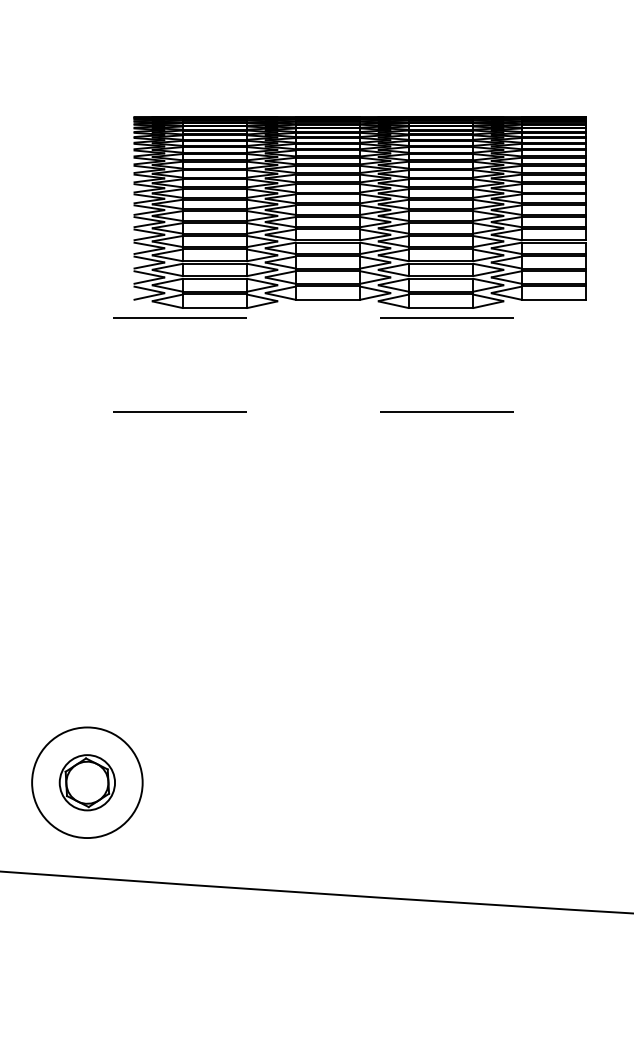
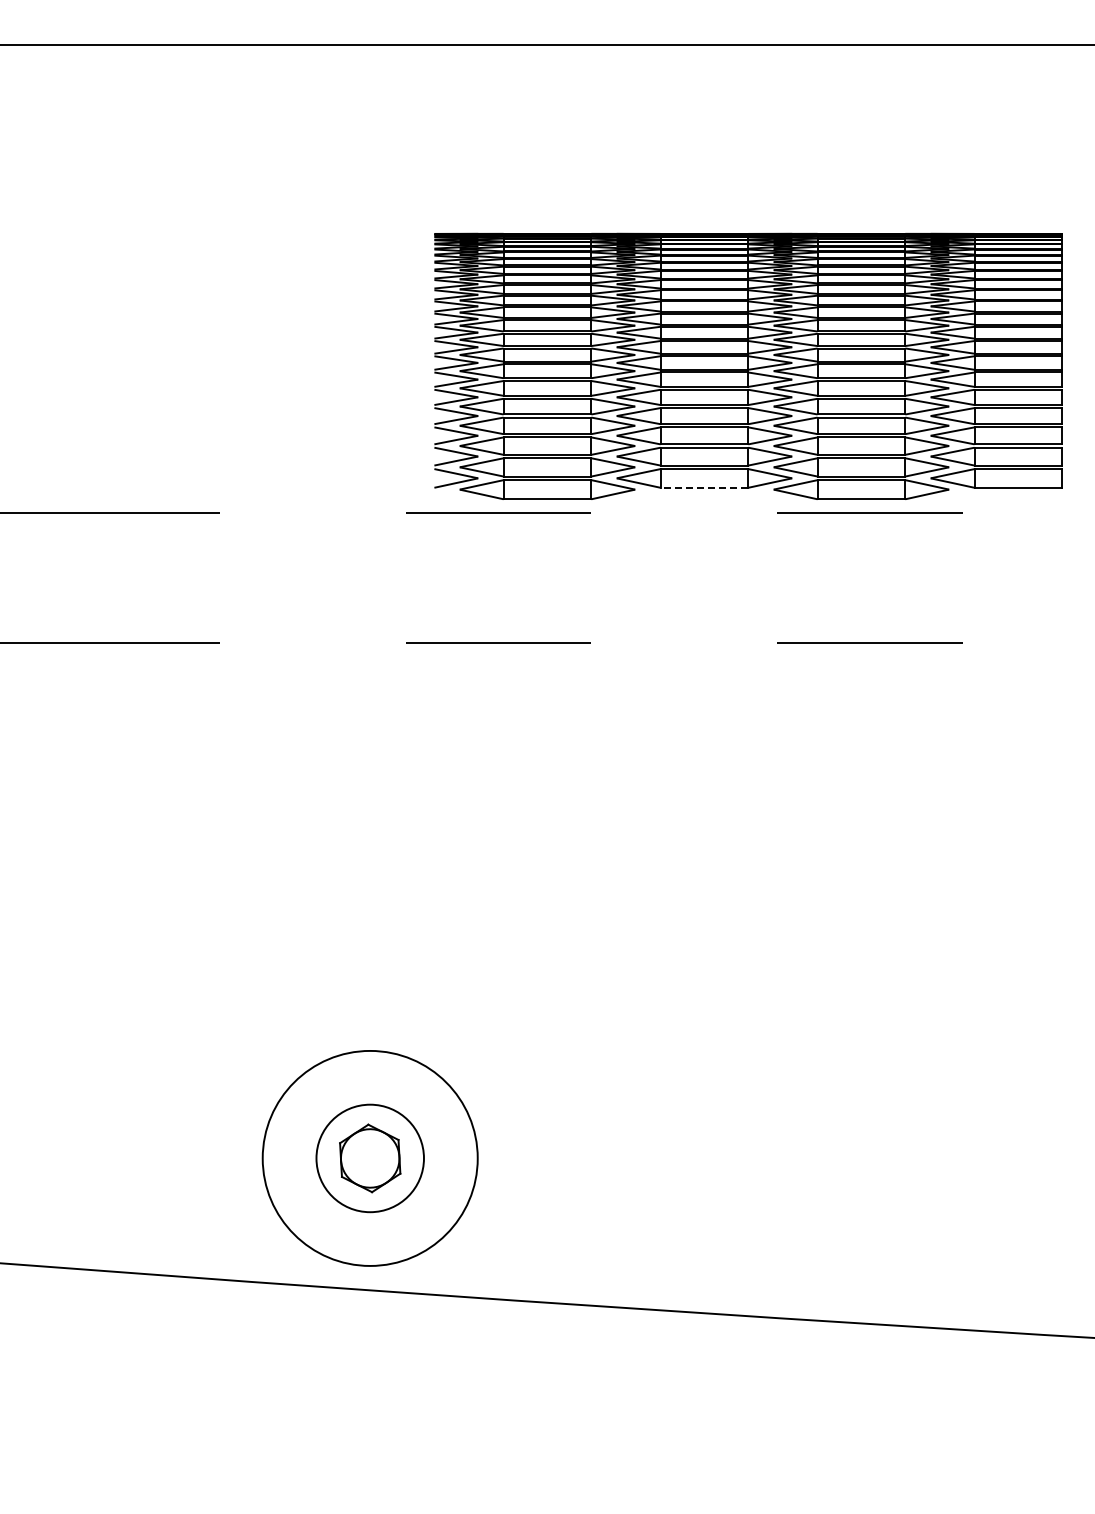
line: (328, 299) -> (704, 487), solid -> dashed
circle: (86, 782) -> (369, 1158), size x1.4
circle: (87, 782) -> (370, 1158), size x1.4

